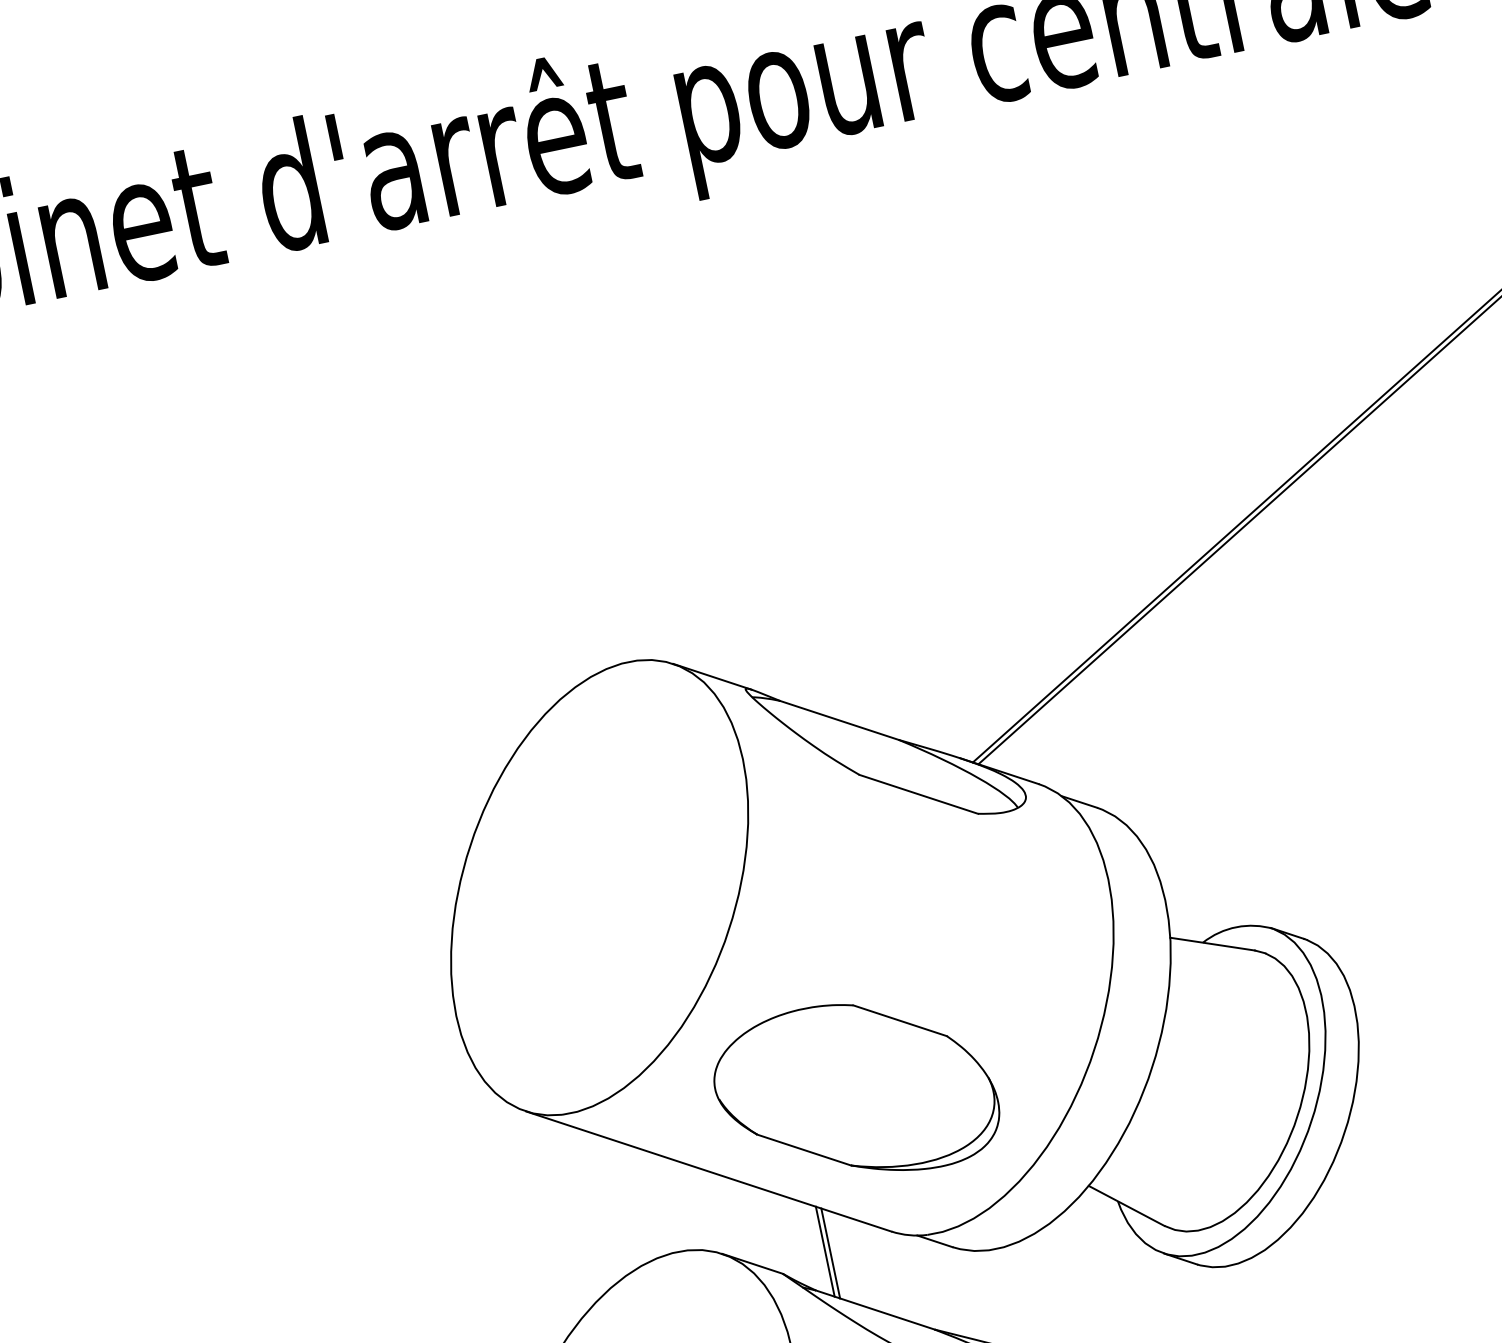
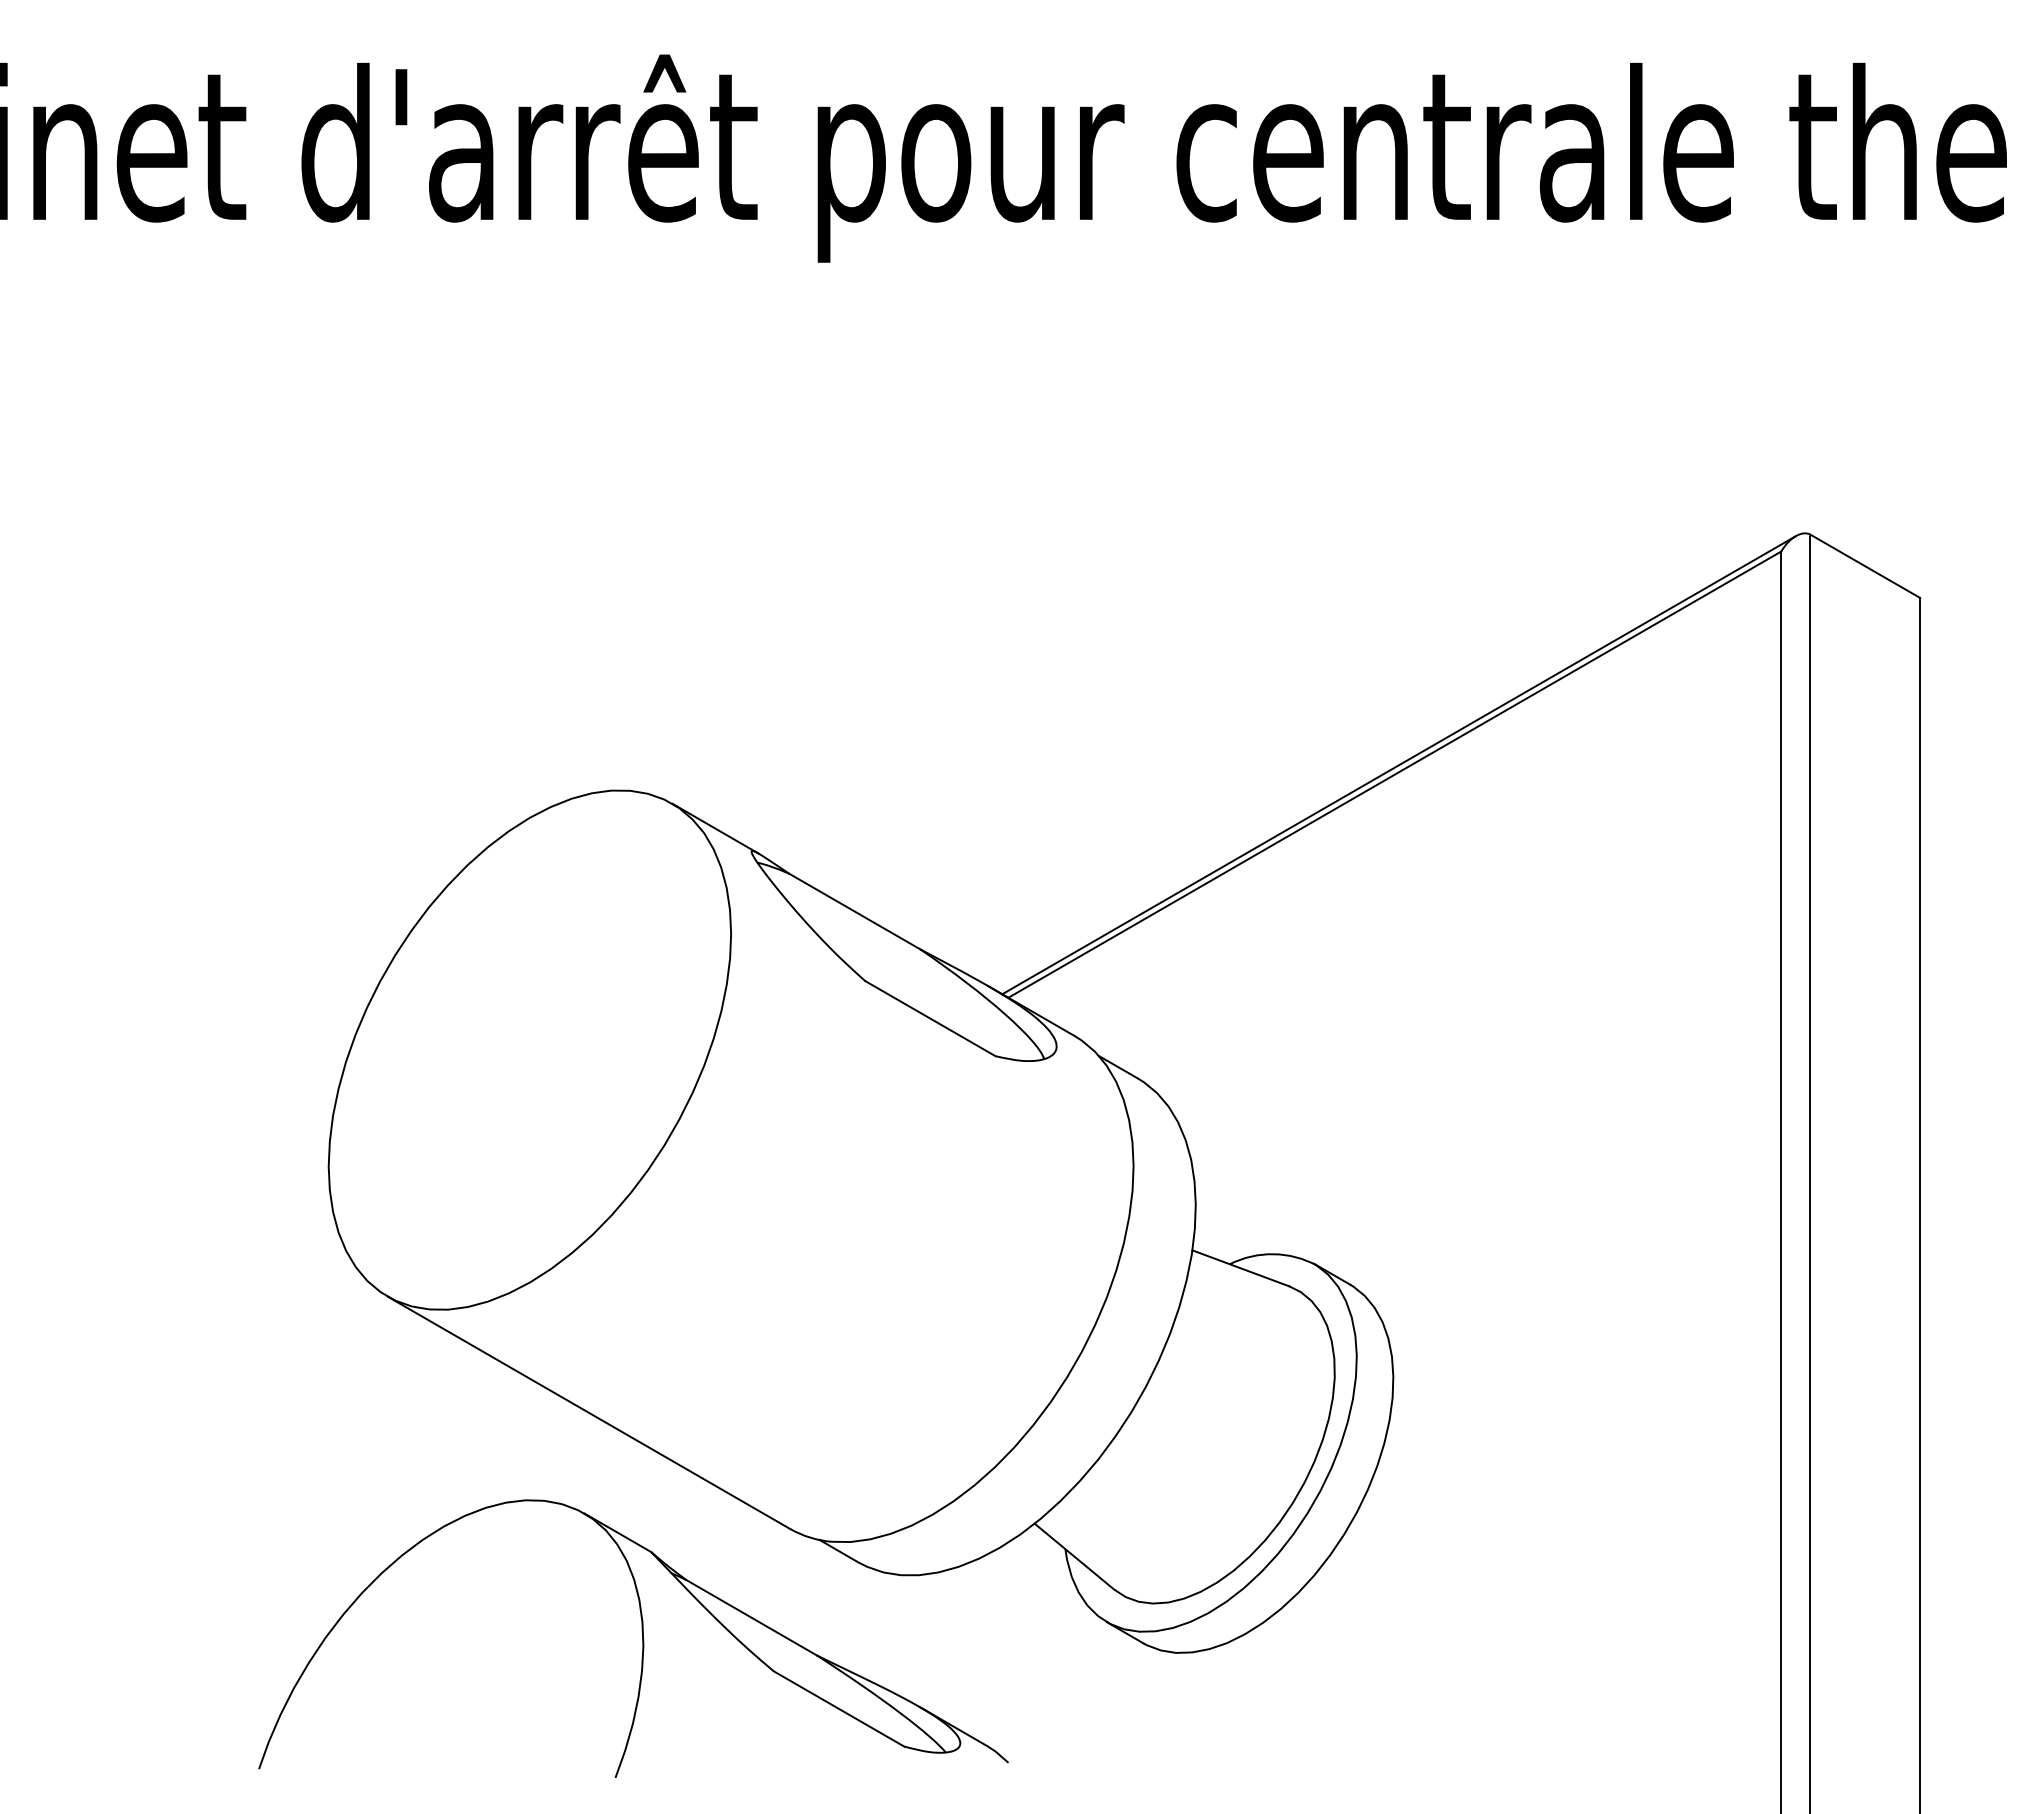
part: (855, 1091) -> (782, 1354), removed
line: (824, 1251) -> (706, 1535), removed
line: (830, 1253) -> (712, 1539), removed

